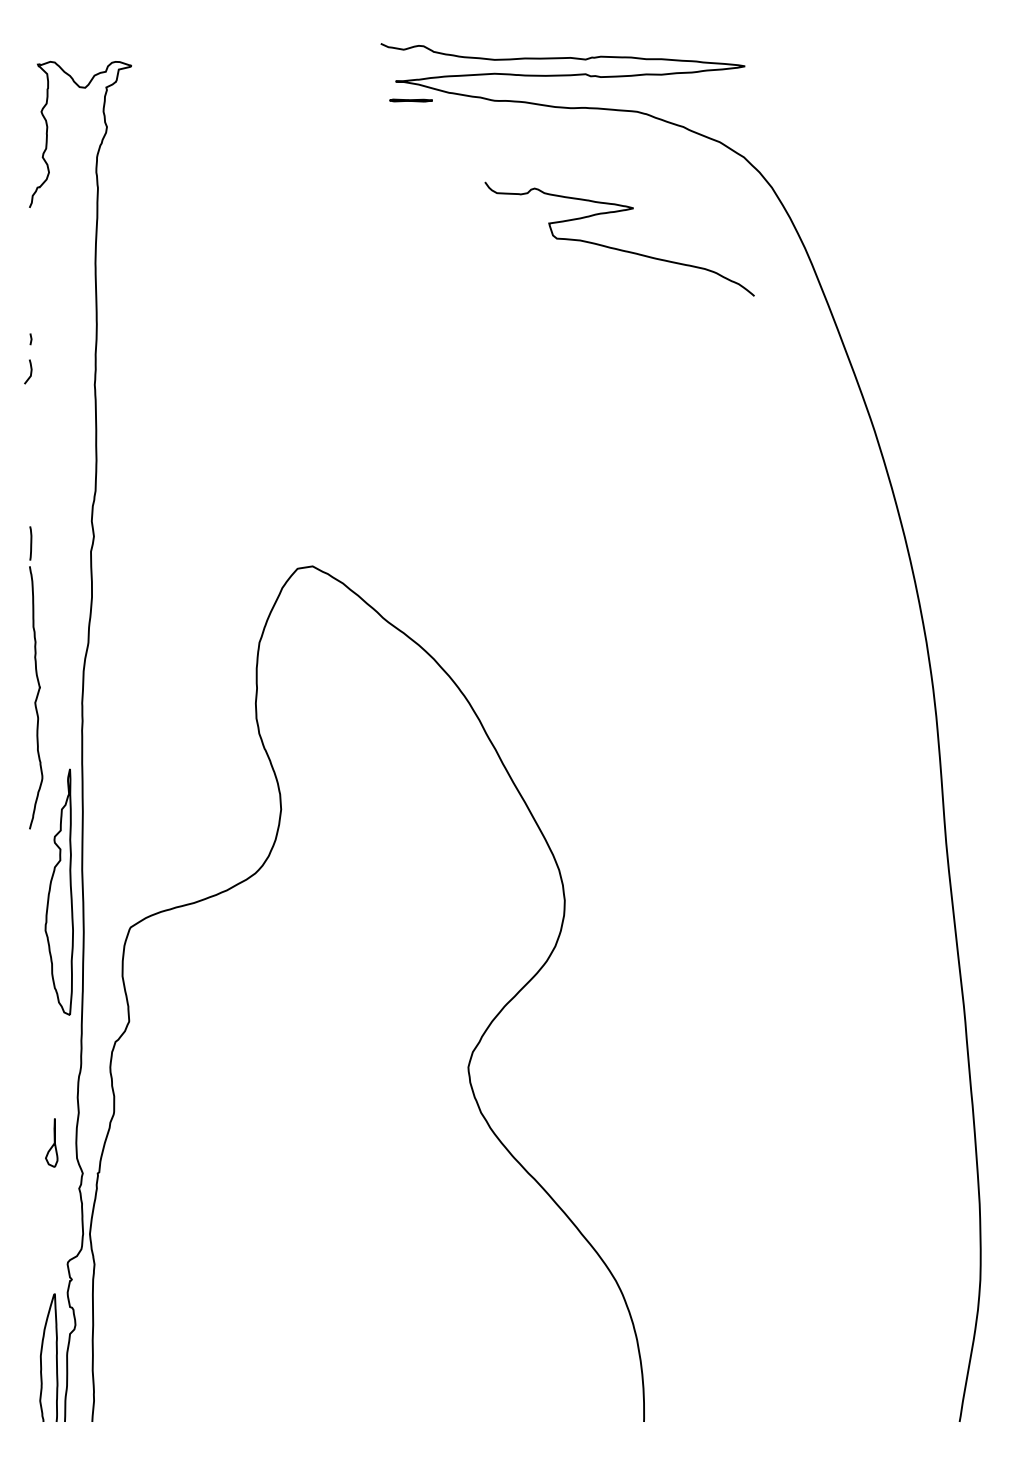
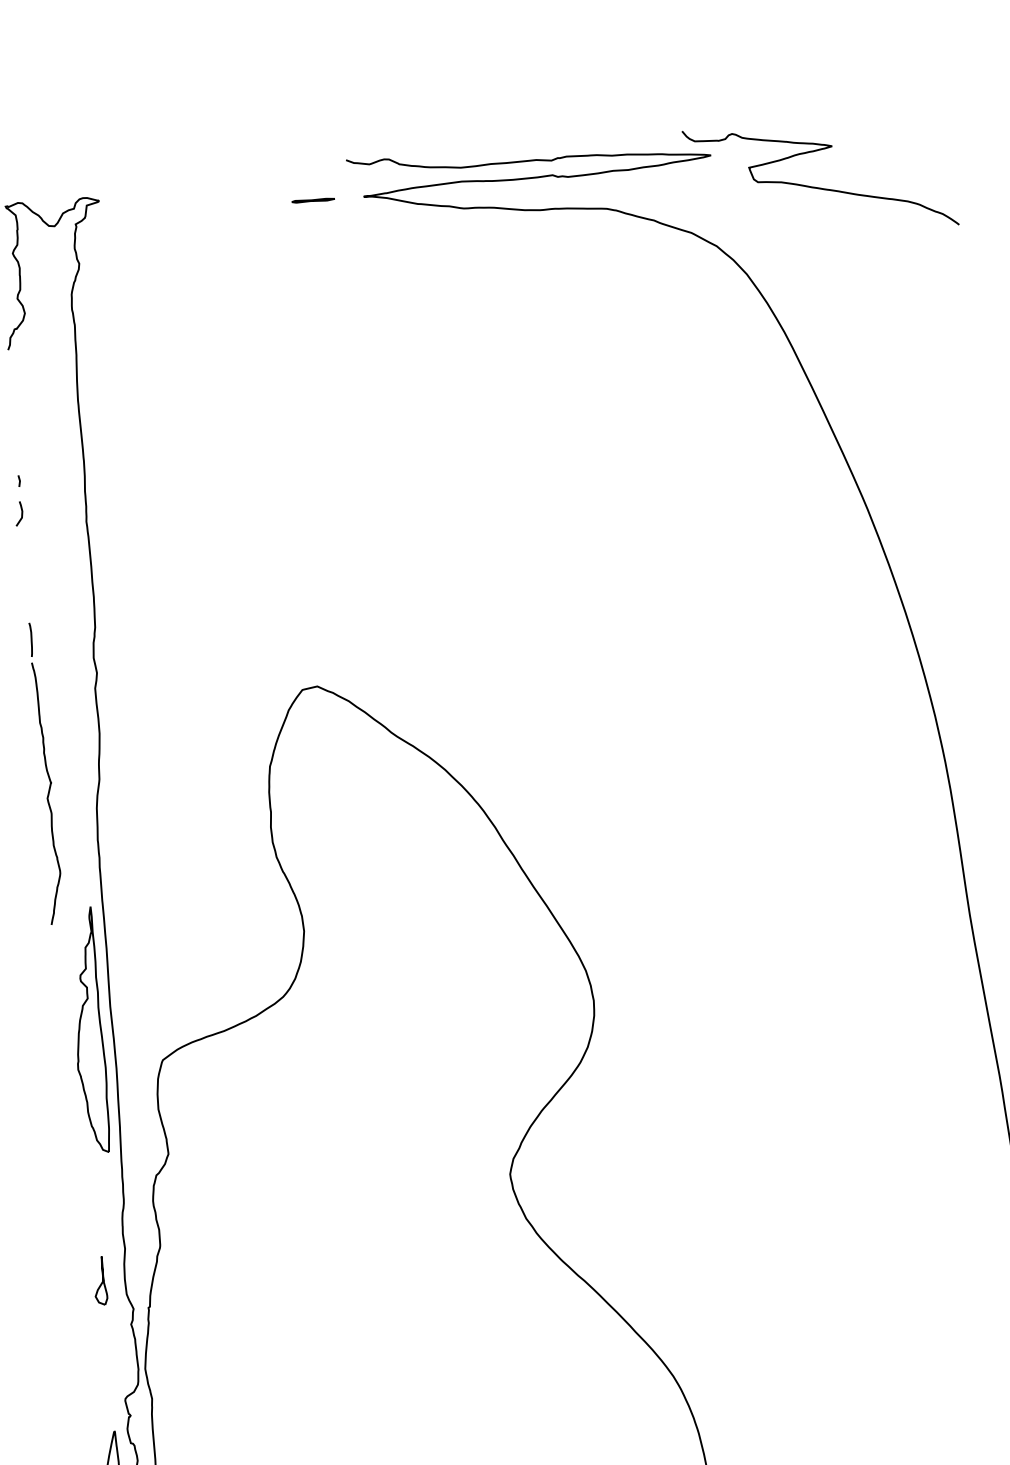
line: (410, 100) -> (312, 200), moved
curve: (618, 248) -> (820, 187), moved
part: (36, 677) -> (46, 773), moved

